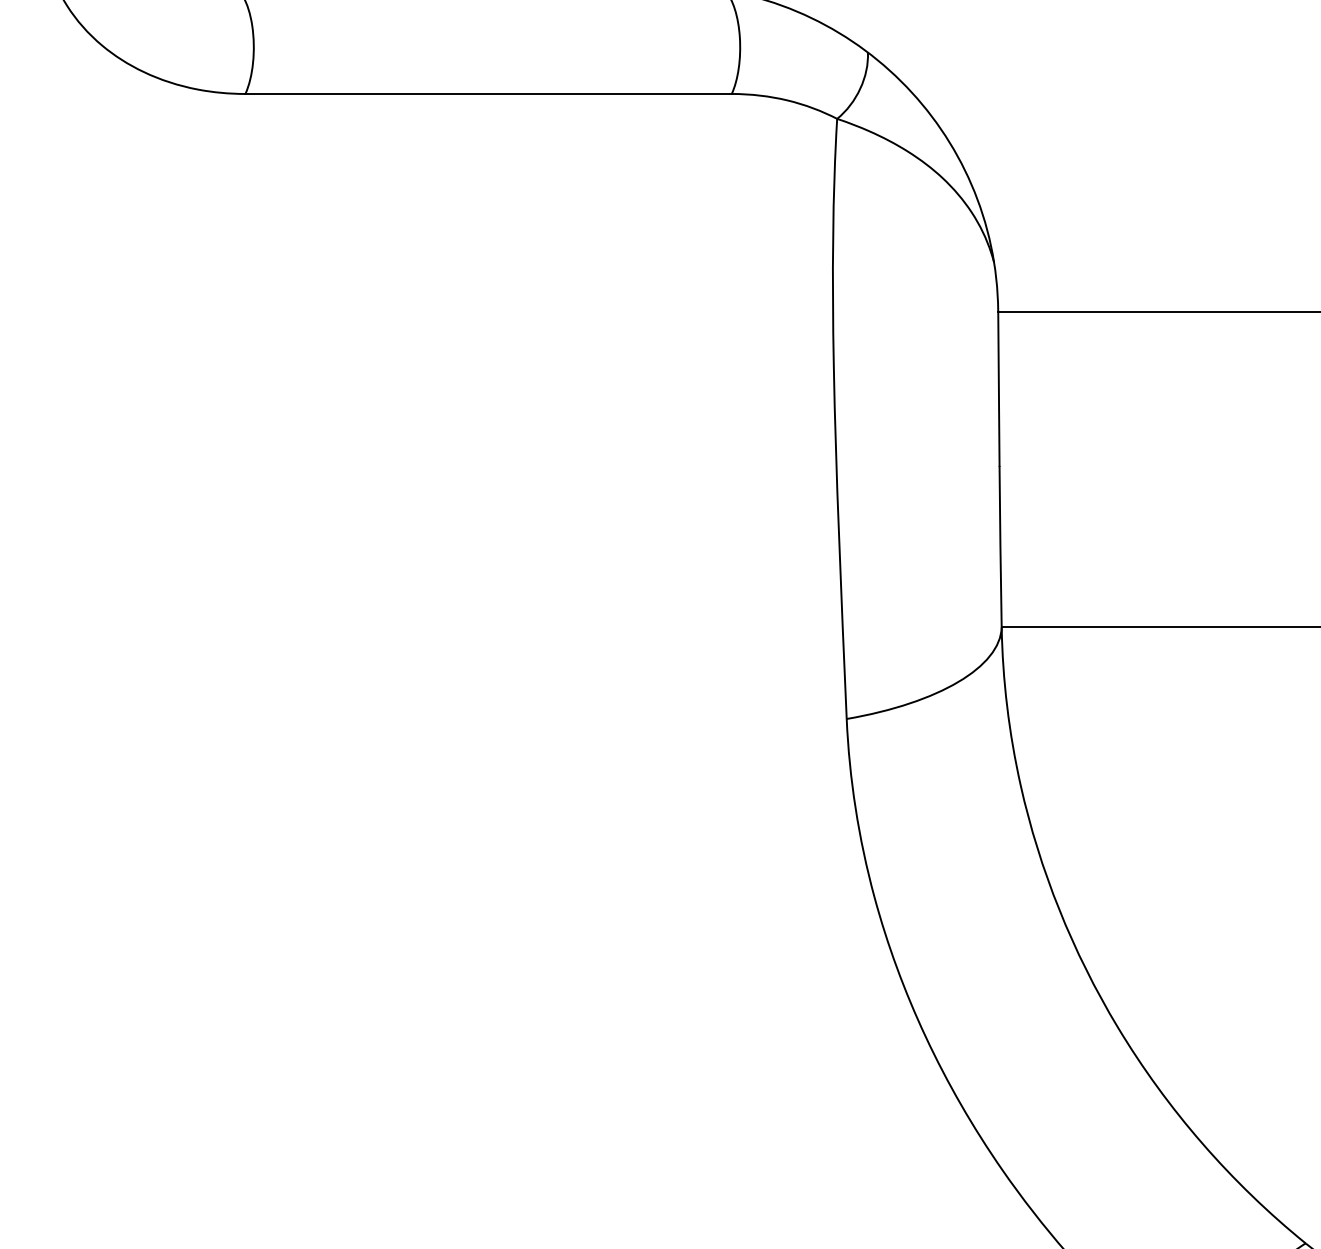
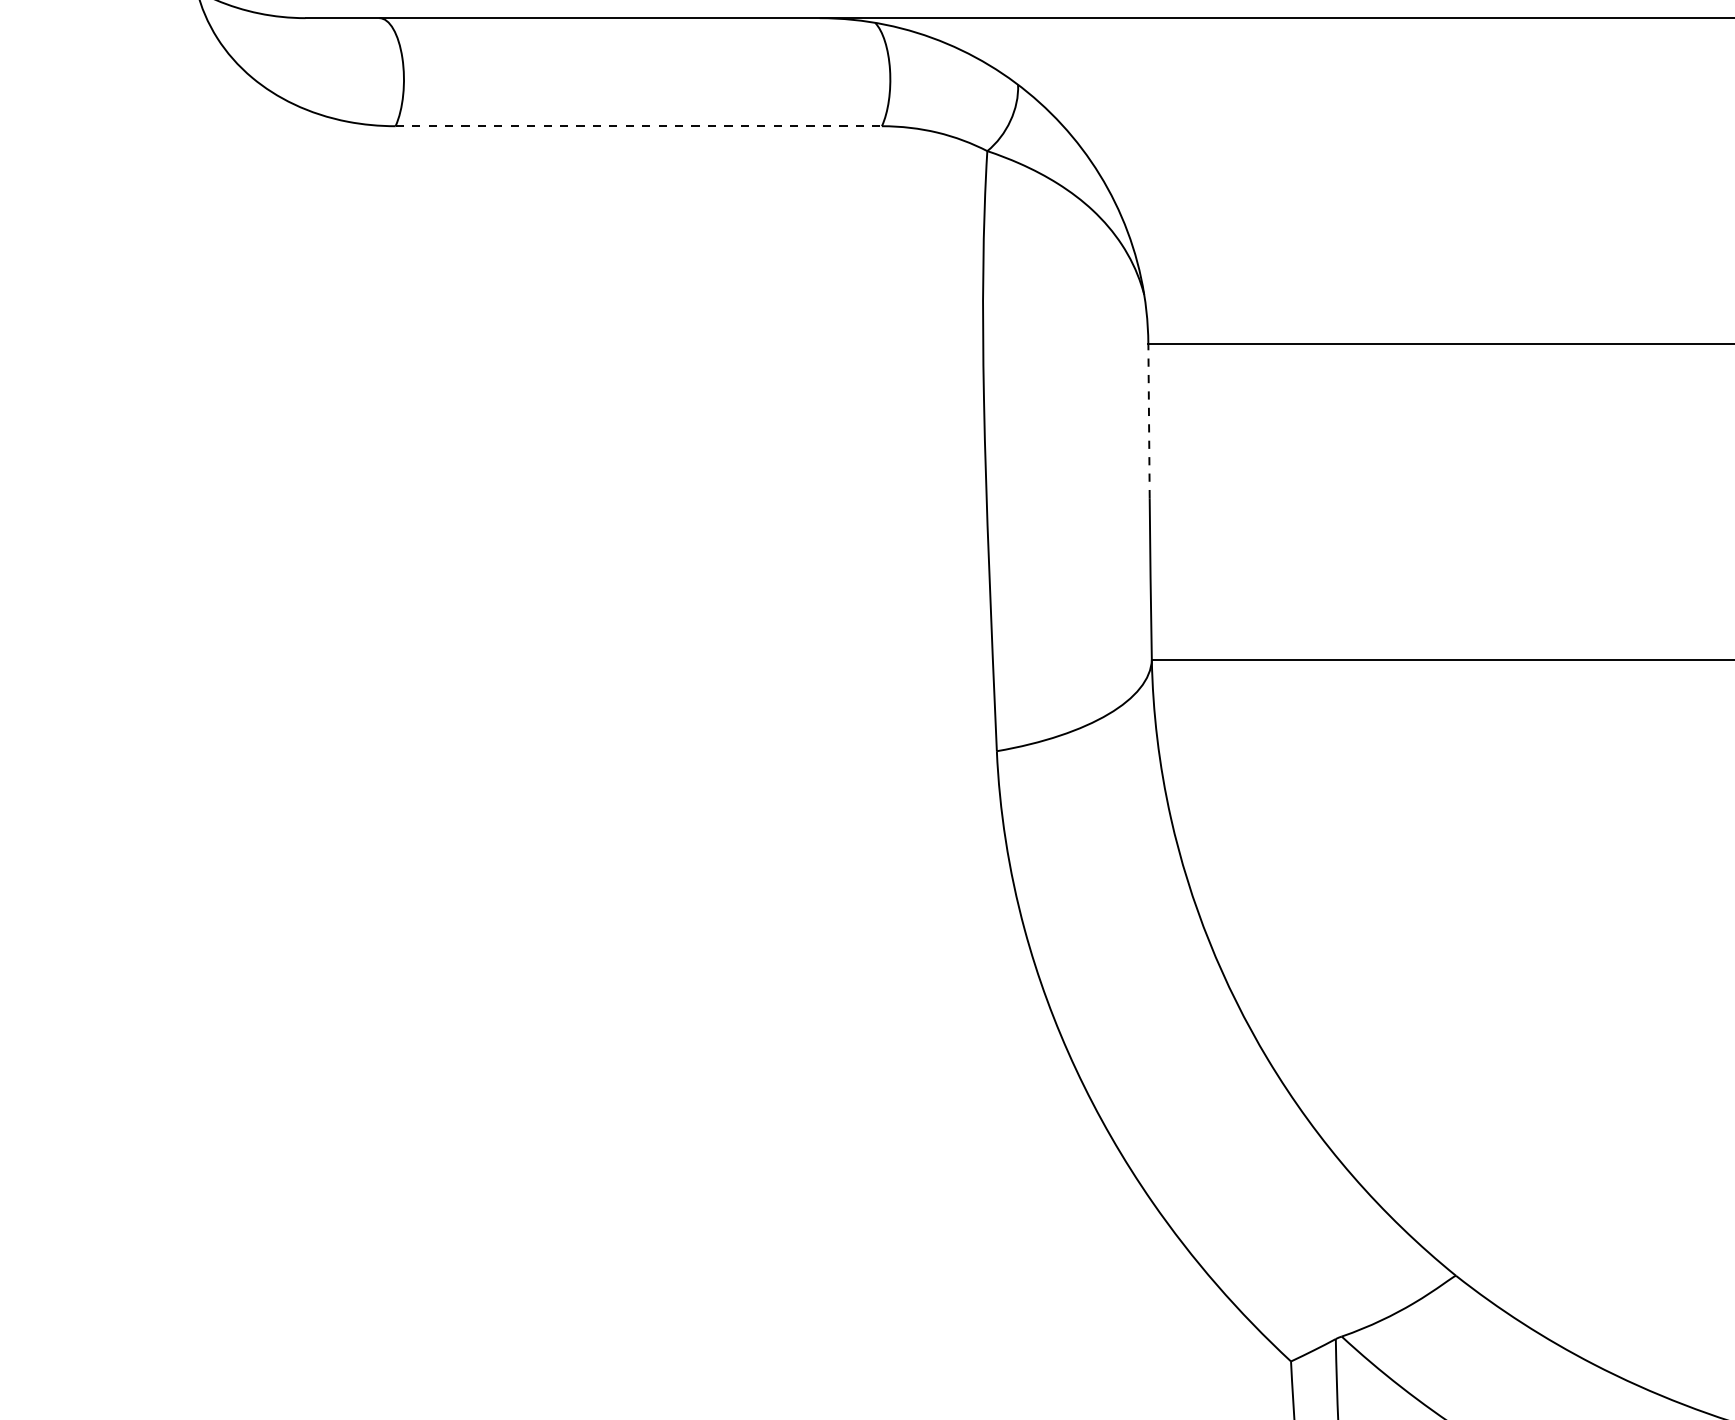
line: (489, 94) -> (639, 126), solid -> dashed
line: (999, 388) -> (1149, 420), solid -> dashed

